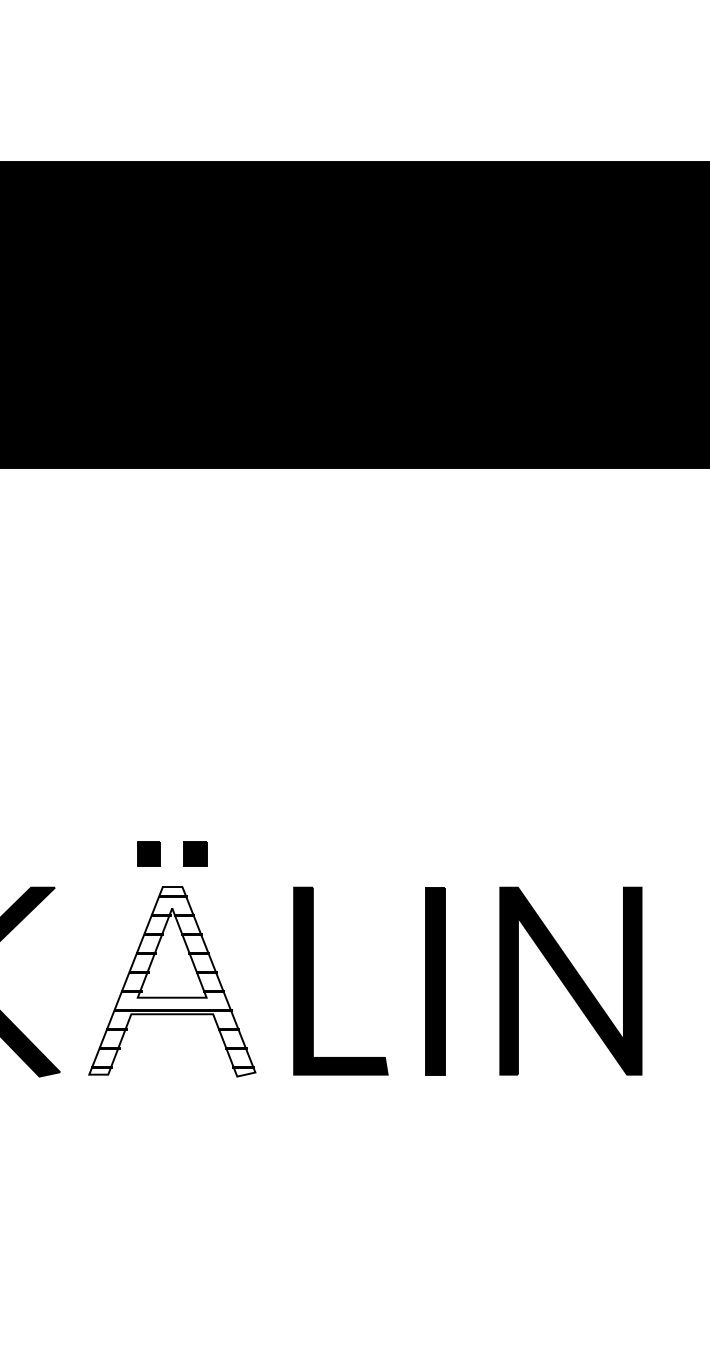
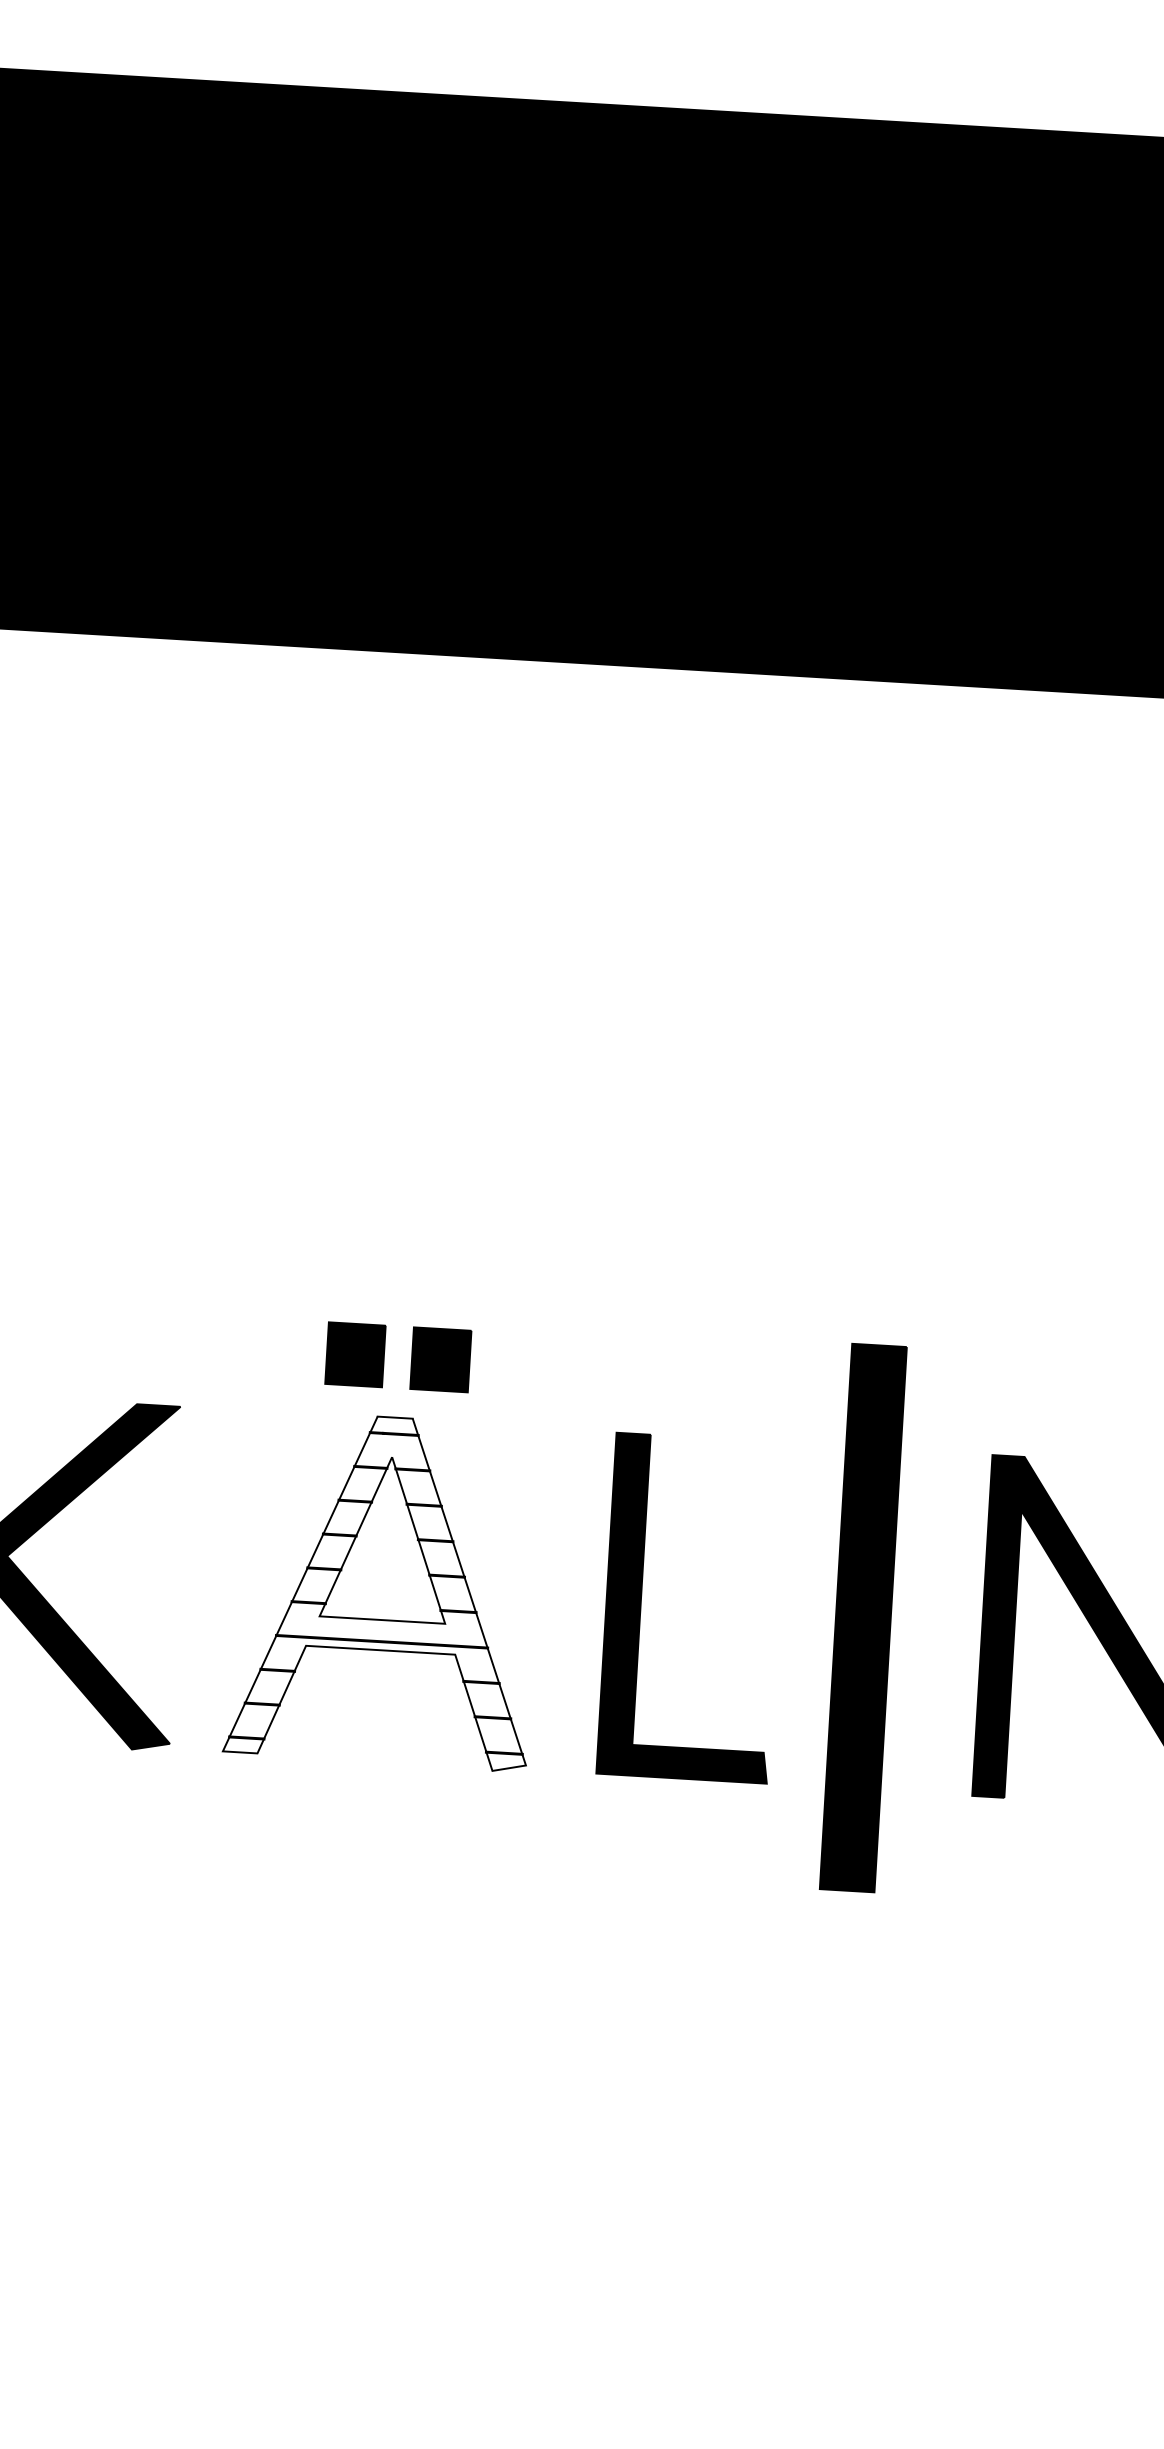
part: (148, 853) -> (354, 1354), size x1.4
part: (195, 853) -> (440, 1359), size x1.4
part: (435, 981) -> (864, 1619), size x1.6

